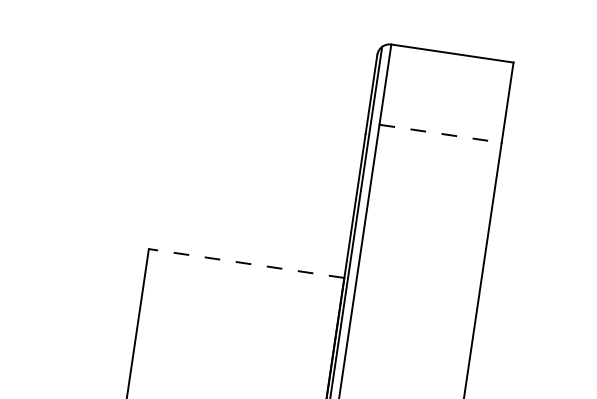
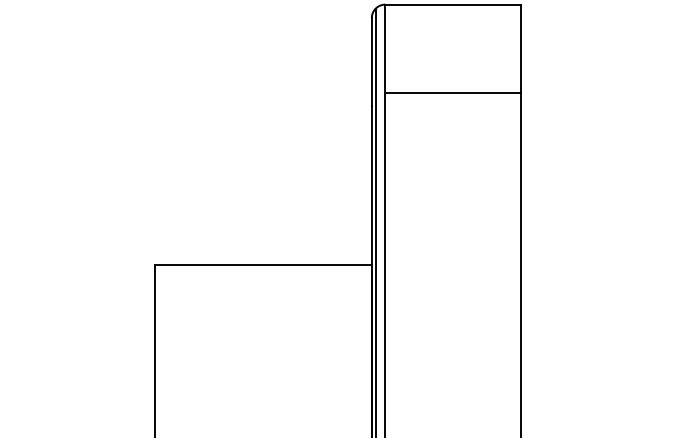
line: (440, 133) -> (452, 93), dashed -> solid
line: (246, 263) -> (263, 265), dashed -> solid

